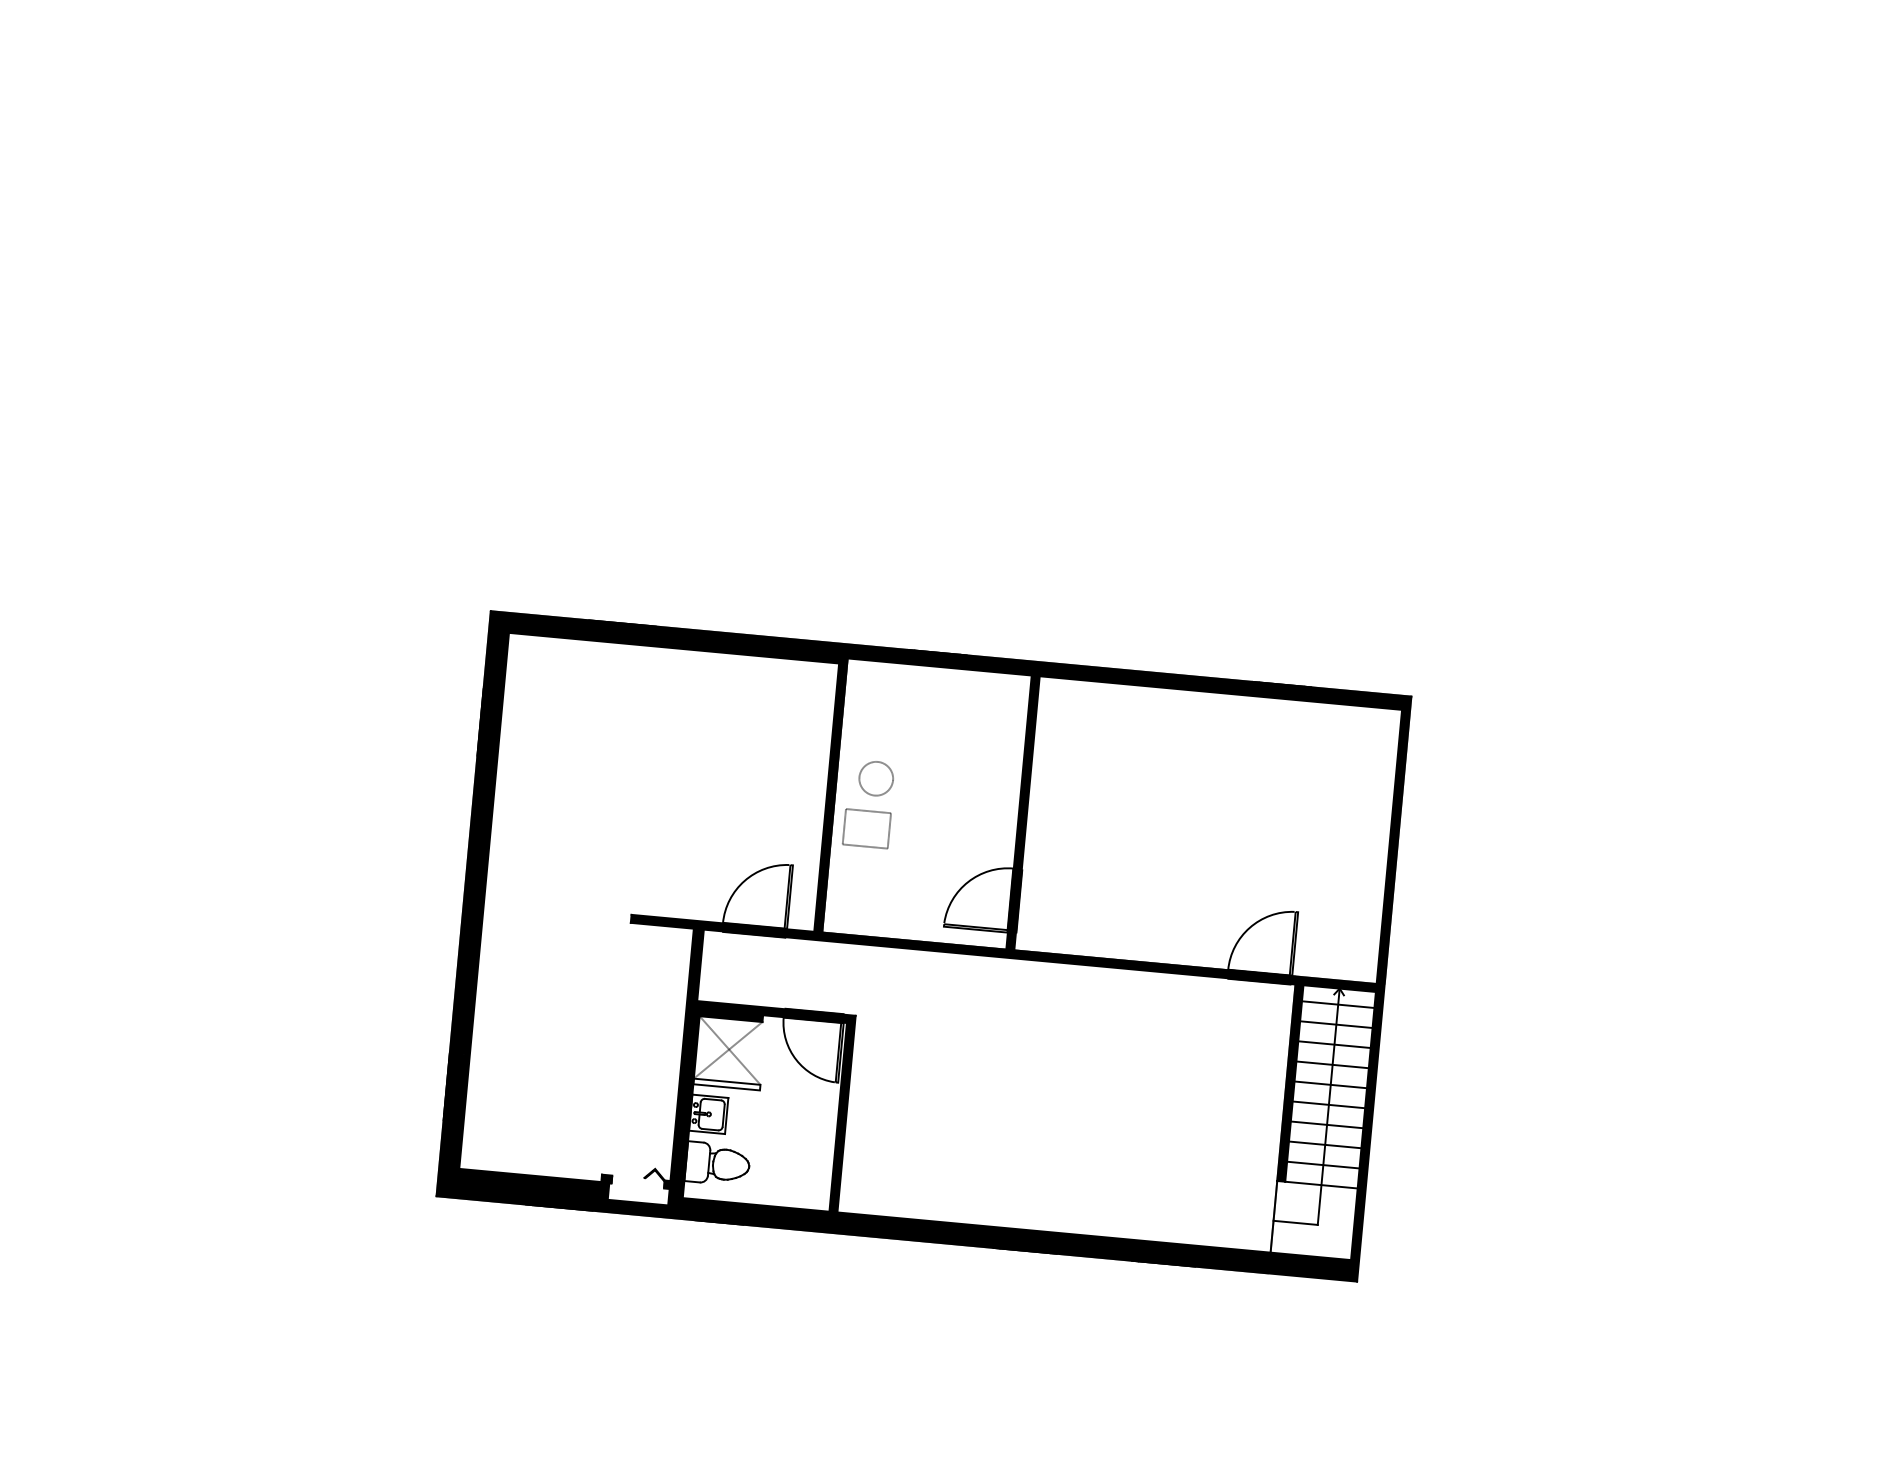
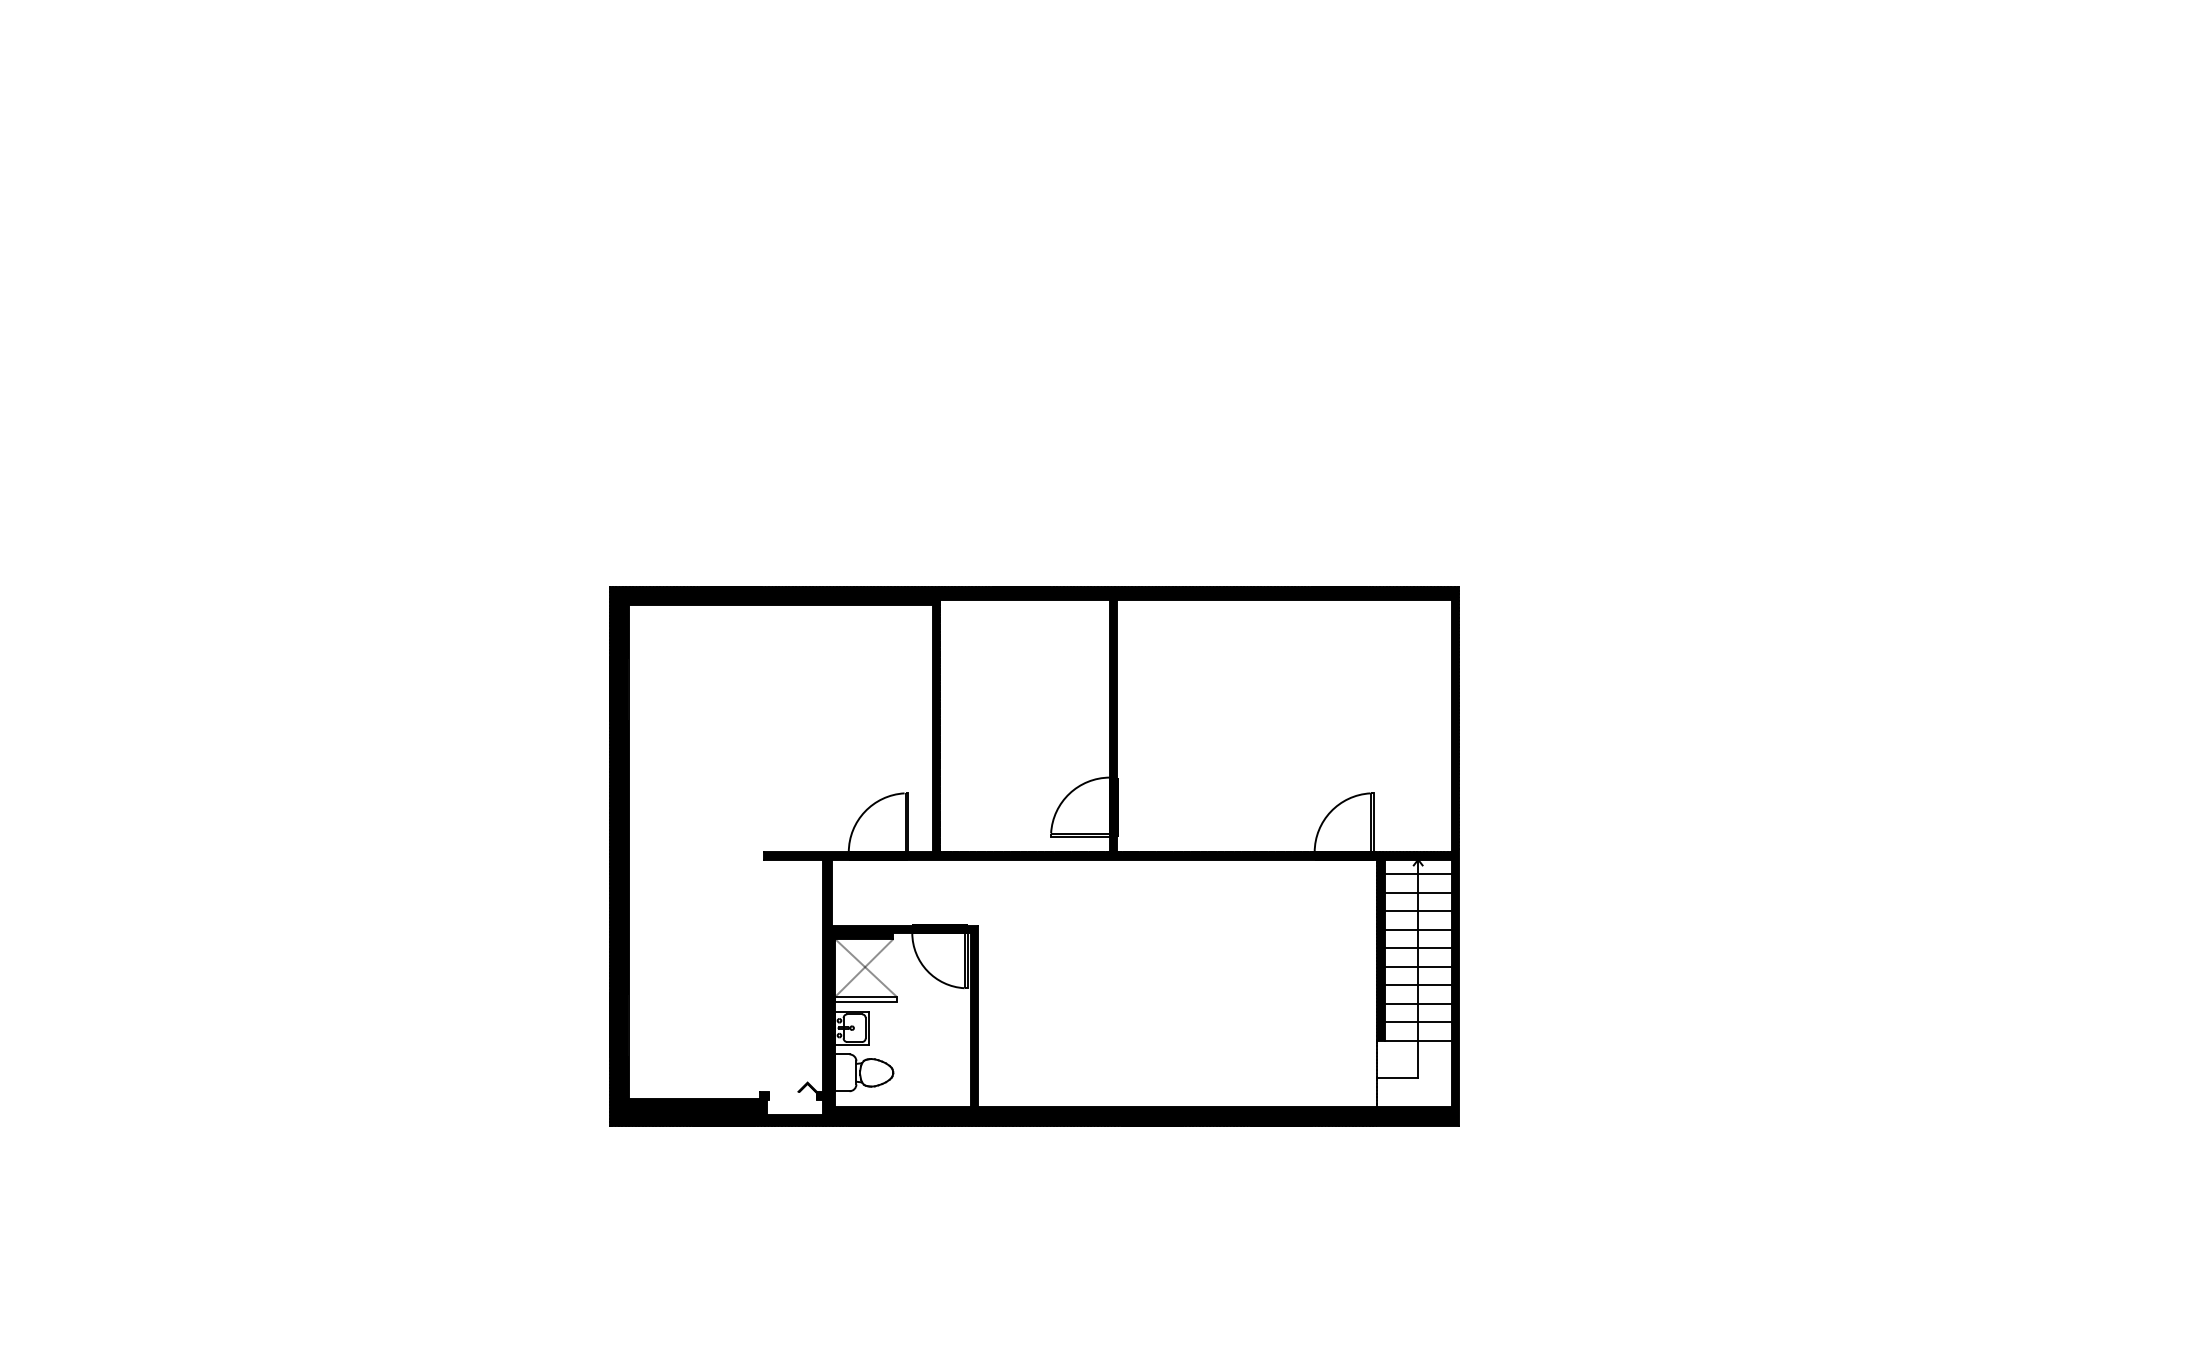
circle: (876, 778) -> (976, 706), removed
part: (865, 845) -> (972, 769), removed

